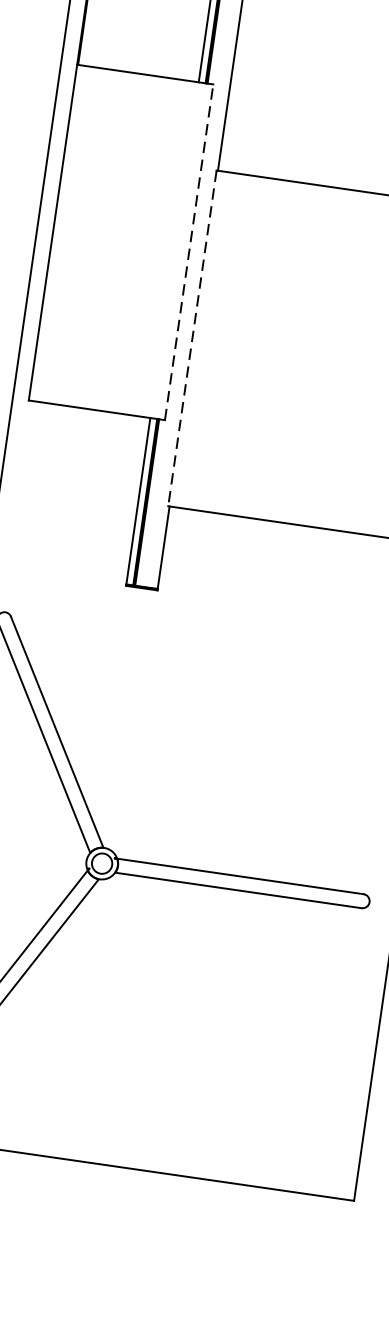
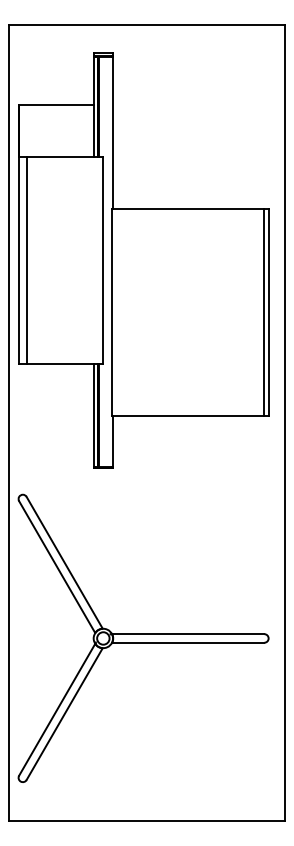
line: (65, 234) -> (26, 260), added
line: (188, 251) -> (102, 260), dashed -> solid
line: (192, 338) -> (112, 312), dashed -> solid

